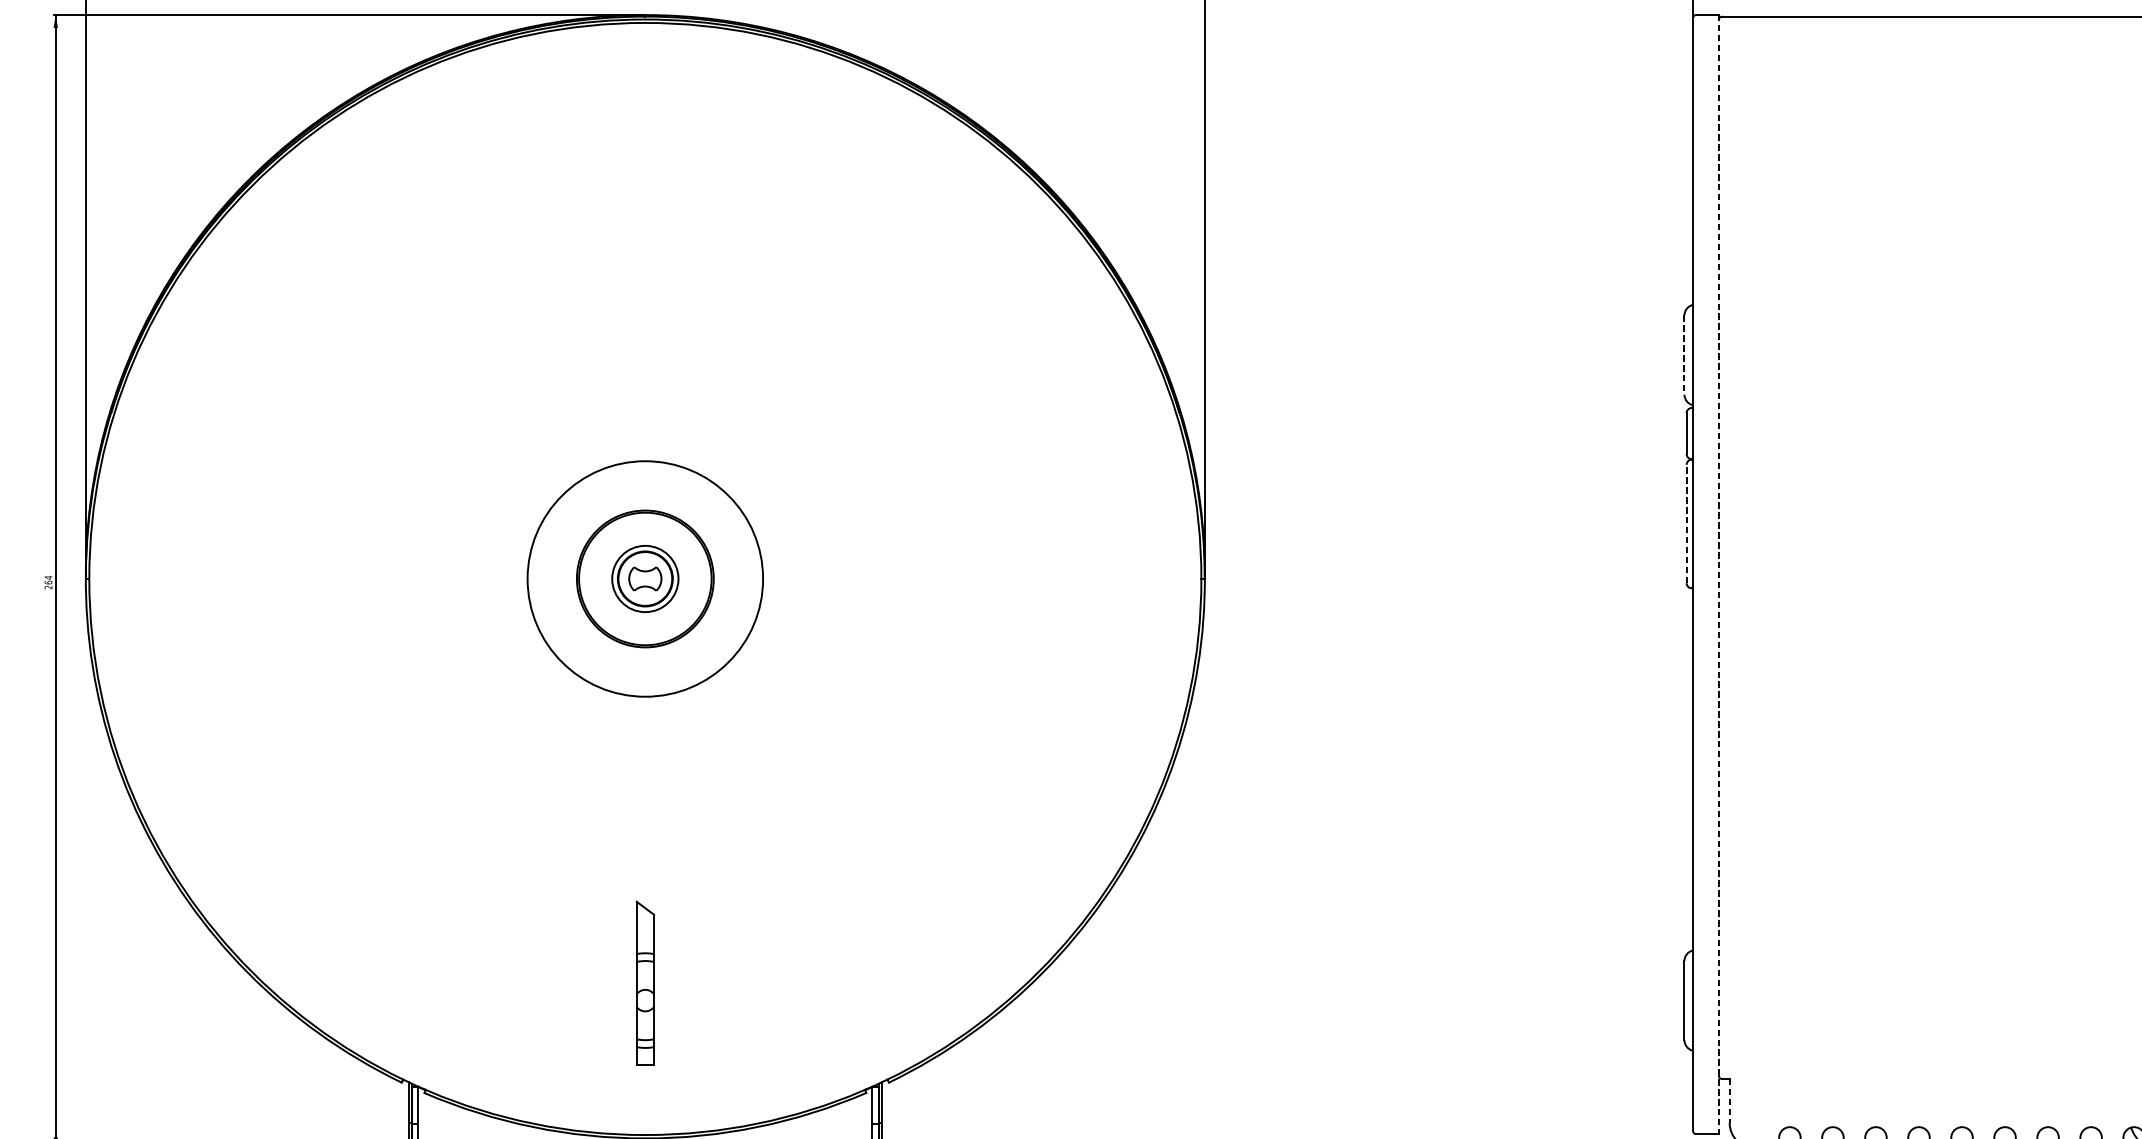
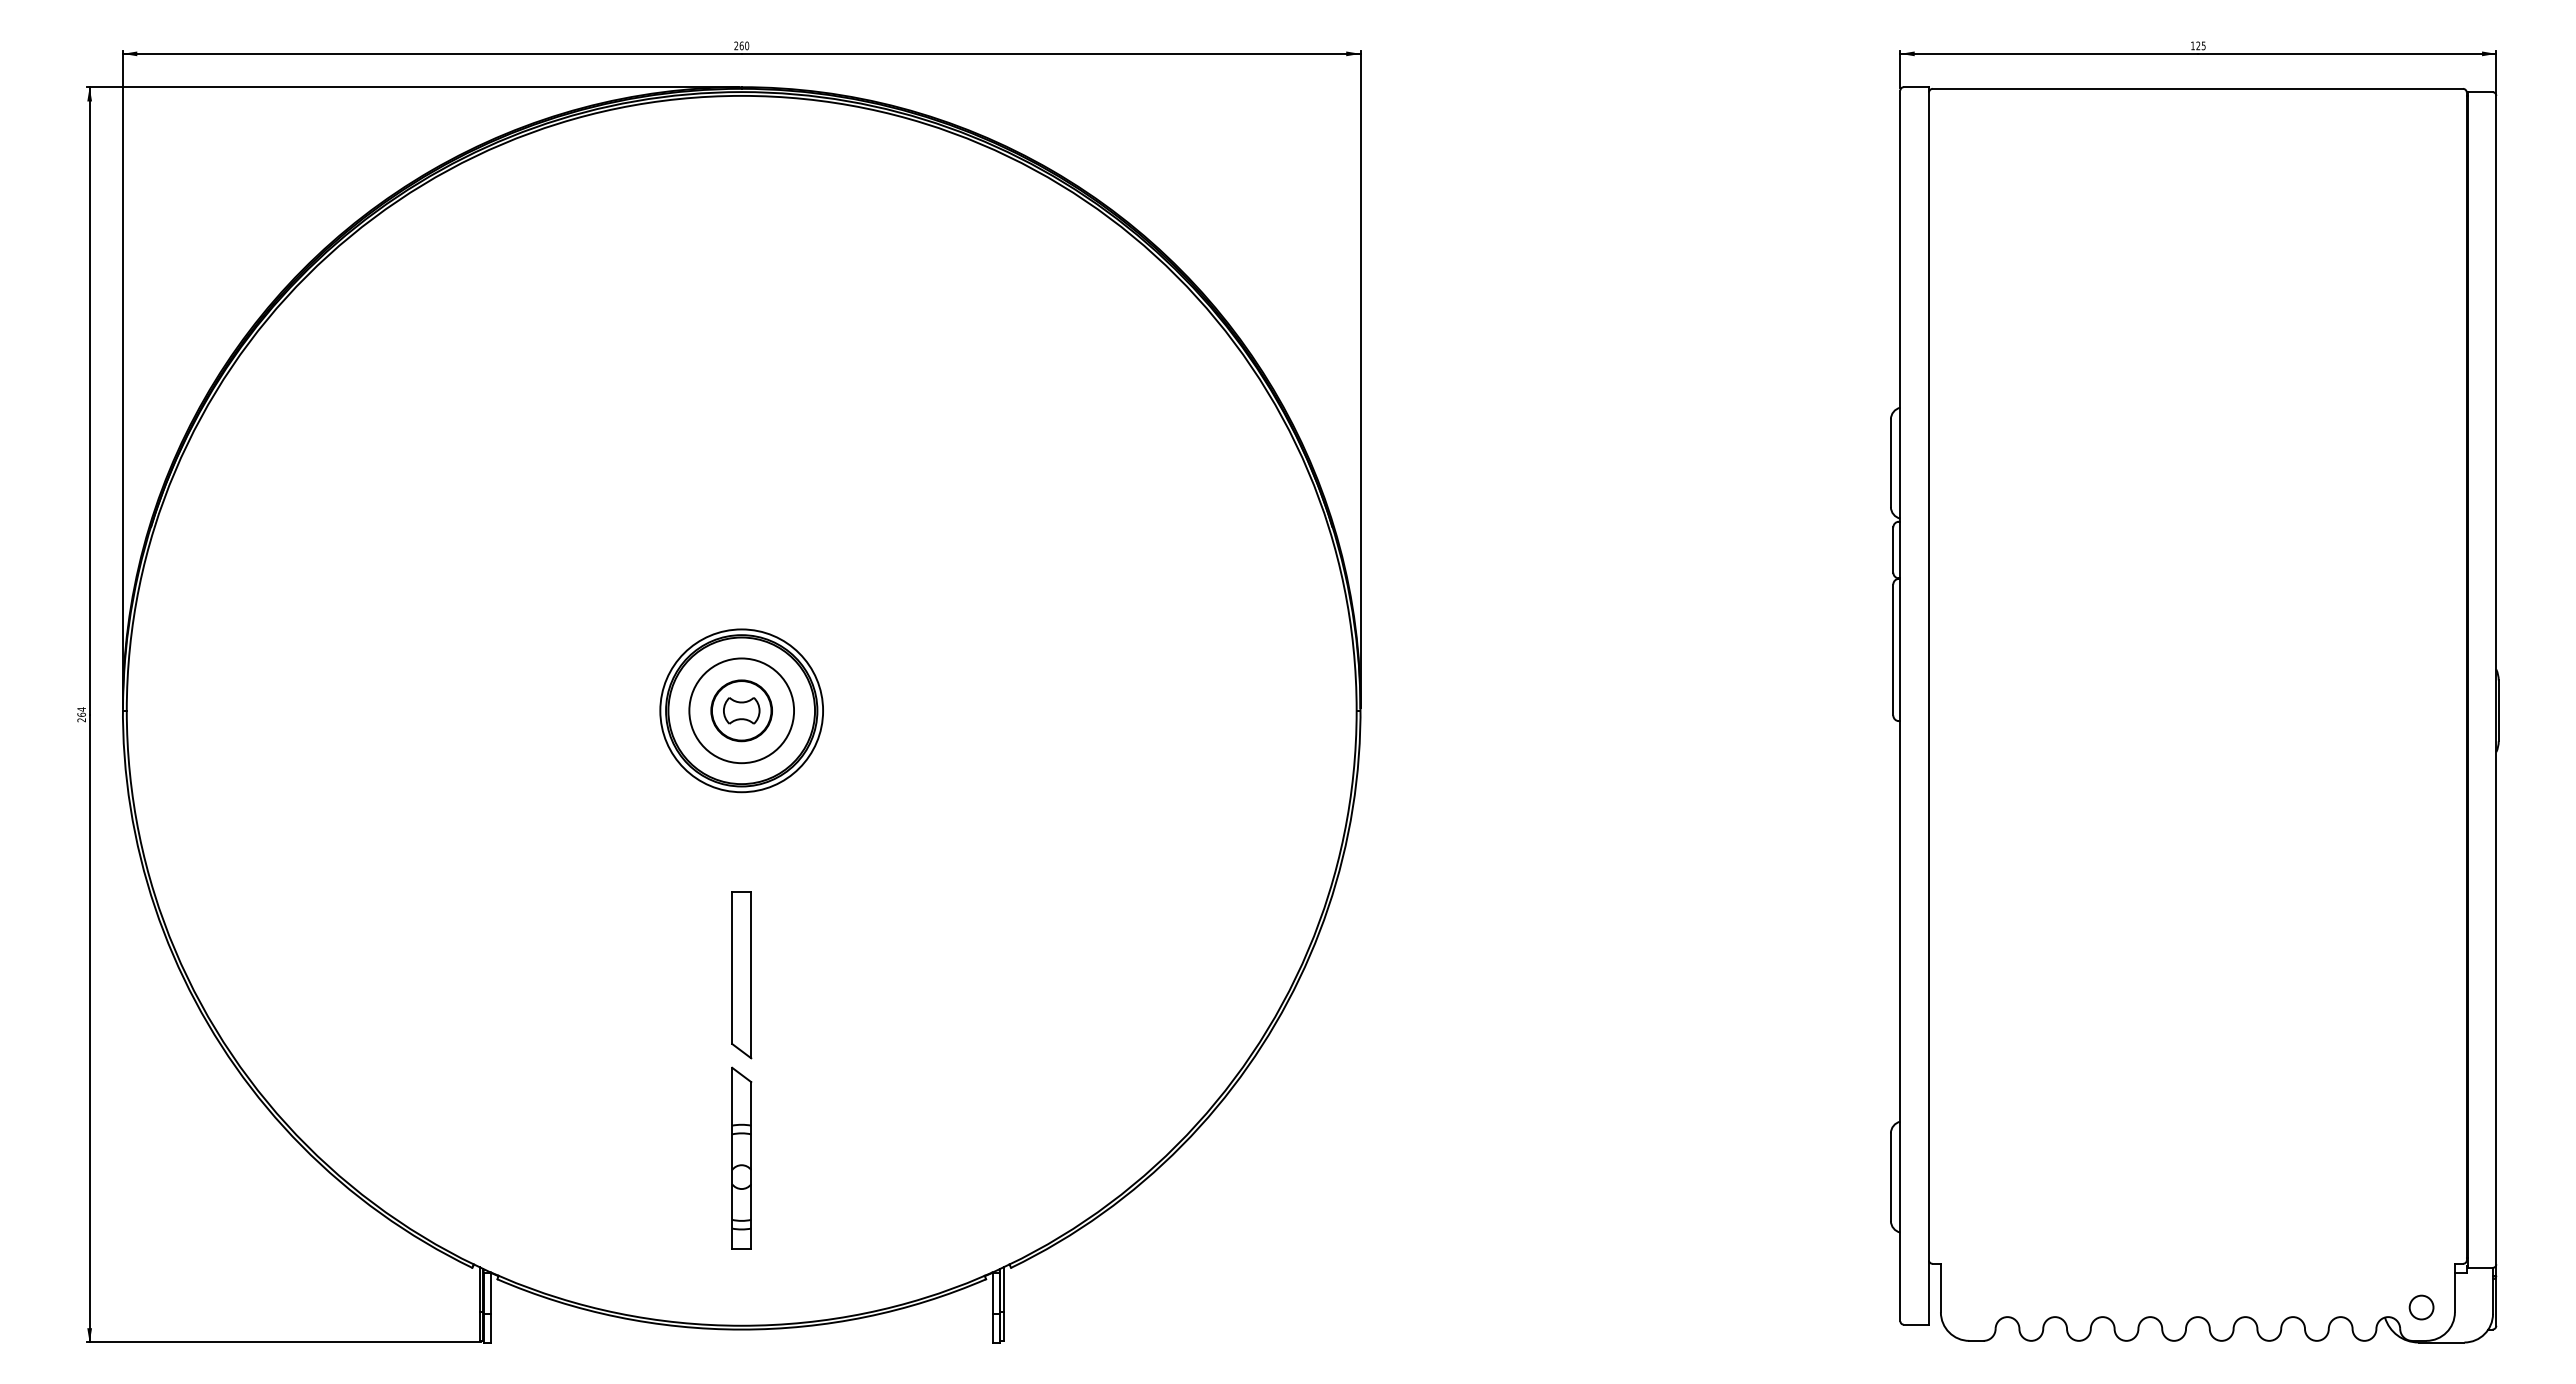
line: (1684, 355) -> (1890, 463), dashed -> solid
line: (1686, 523) -> (1893, 649), dashed -> solid
line: (1718, 574) -> (1928, 705), dashed -> solid
circle: (645, 578) -> (741, 710), size x0.62
circle: (645, 578) -> (741, 710), size x1.43
part: (645, 818) -> (741, 975), added
line: (1729, 1101) -> (1940, 1288), dashed -> solid

